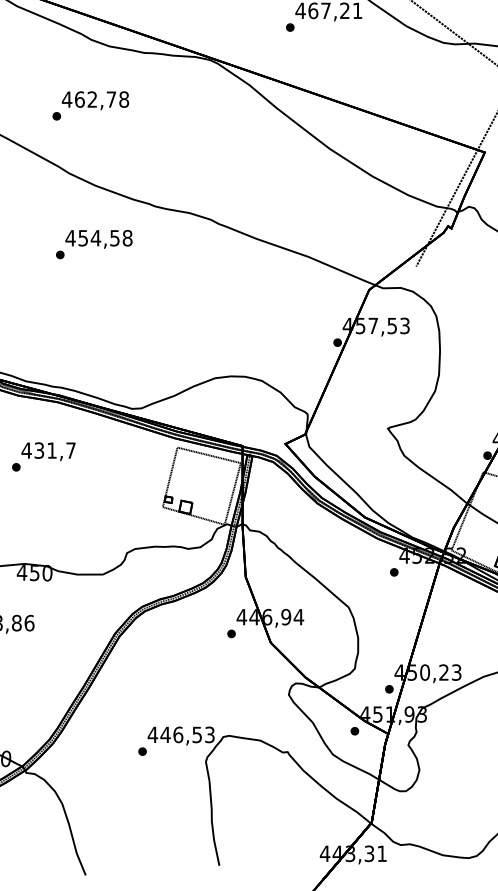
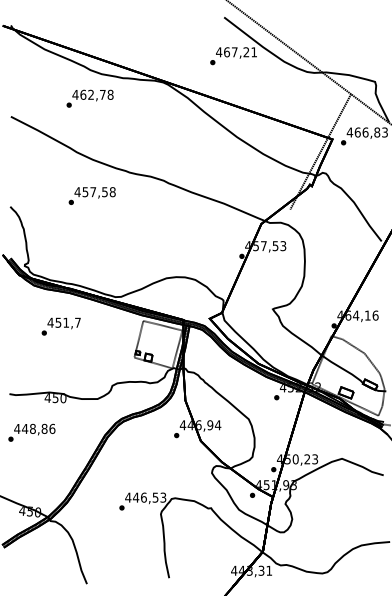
text: (89, 105) -> (89, 98), moved
text: (96, 238) -> (93, 192), 454,58 -> 457,58
text: (39, 448) -> (58, 321), 431,7 -> 451,7

